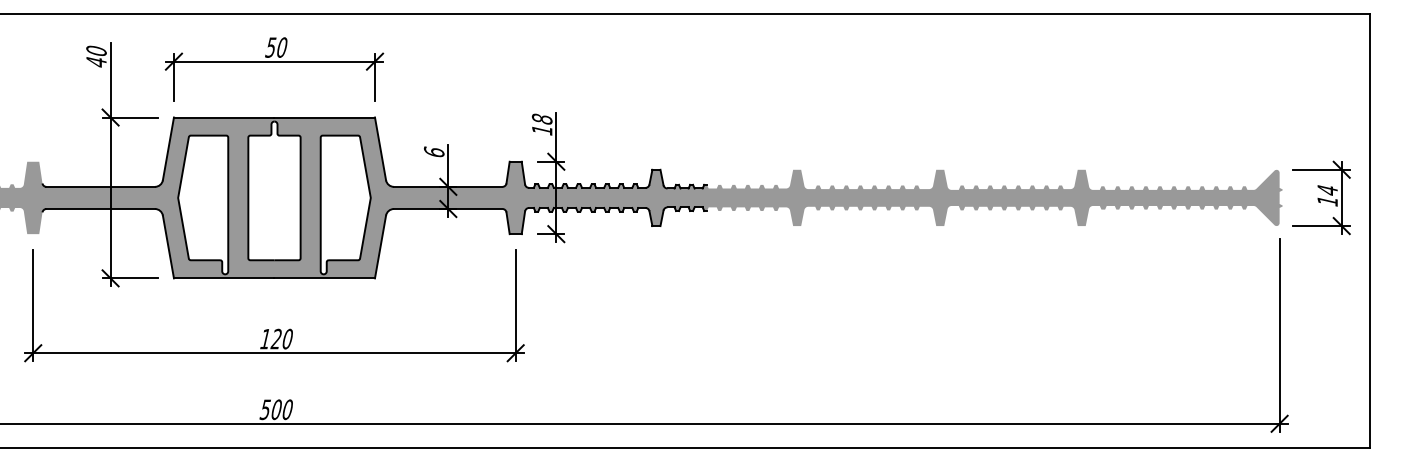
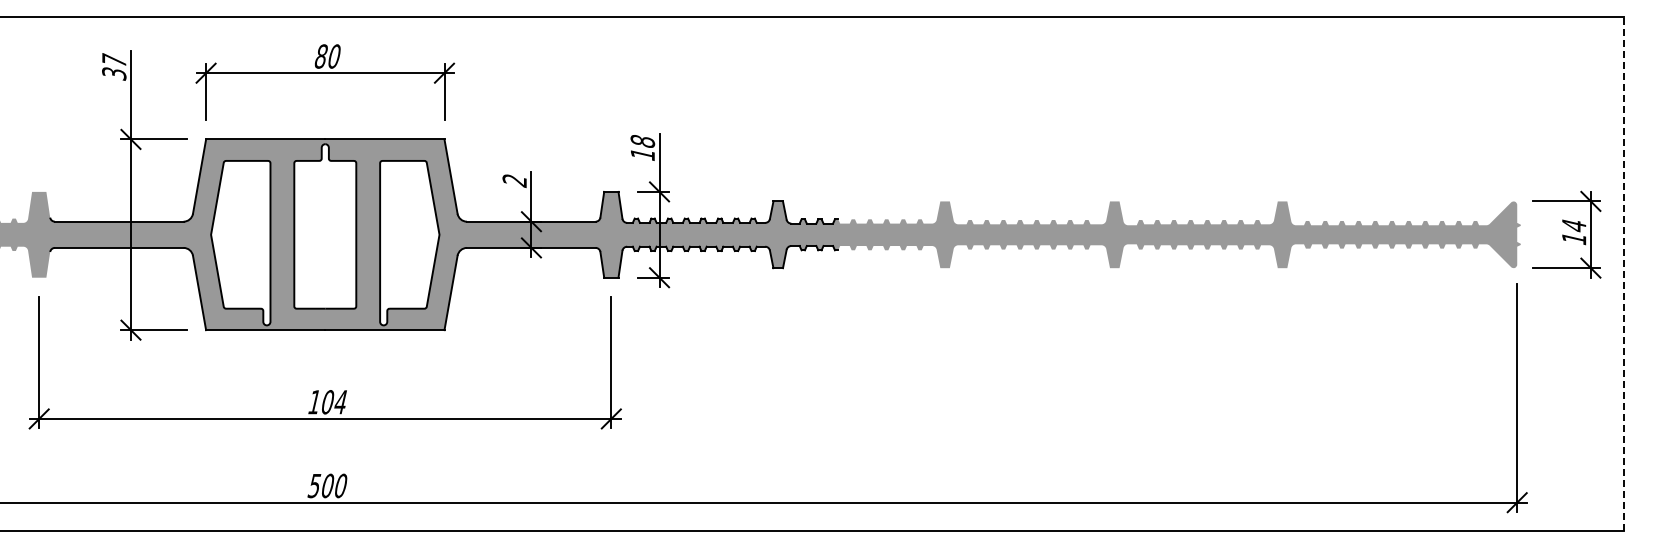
text: (270, 47) -> (320, 56), 50 -> 80
text: (96, 56) -> (114, 66), 40 -> 37
text: (434, 152) -> (514, 180), 6 -> 2
line: (1369, 230) -> (1623, 273), solid -> dashed
text: (281, 339) -> (333, 402), 120 -> 104

